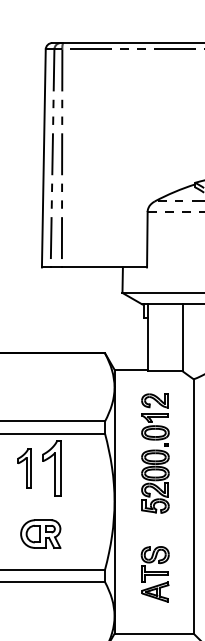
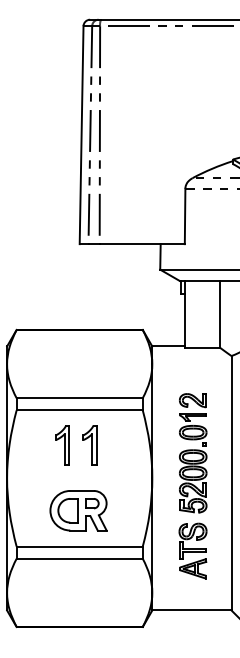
part: (155, 453) -> (193, 453), moved
part: (51, 468) -> (89, 445), size x0.71
part: (40, 533) -> (78, 510), size x1.43

